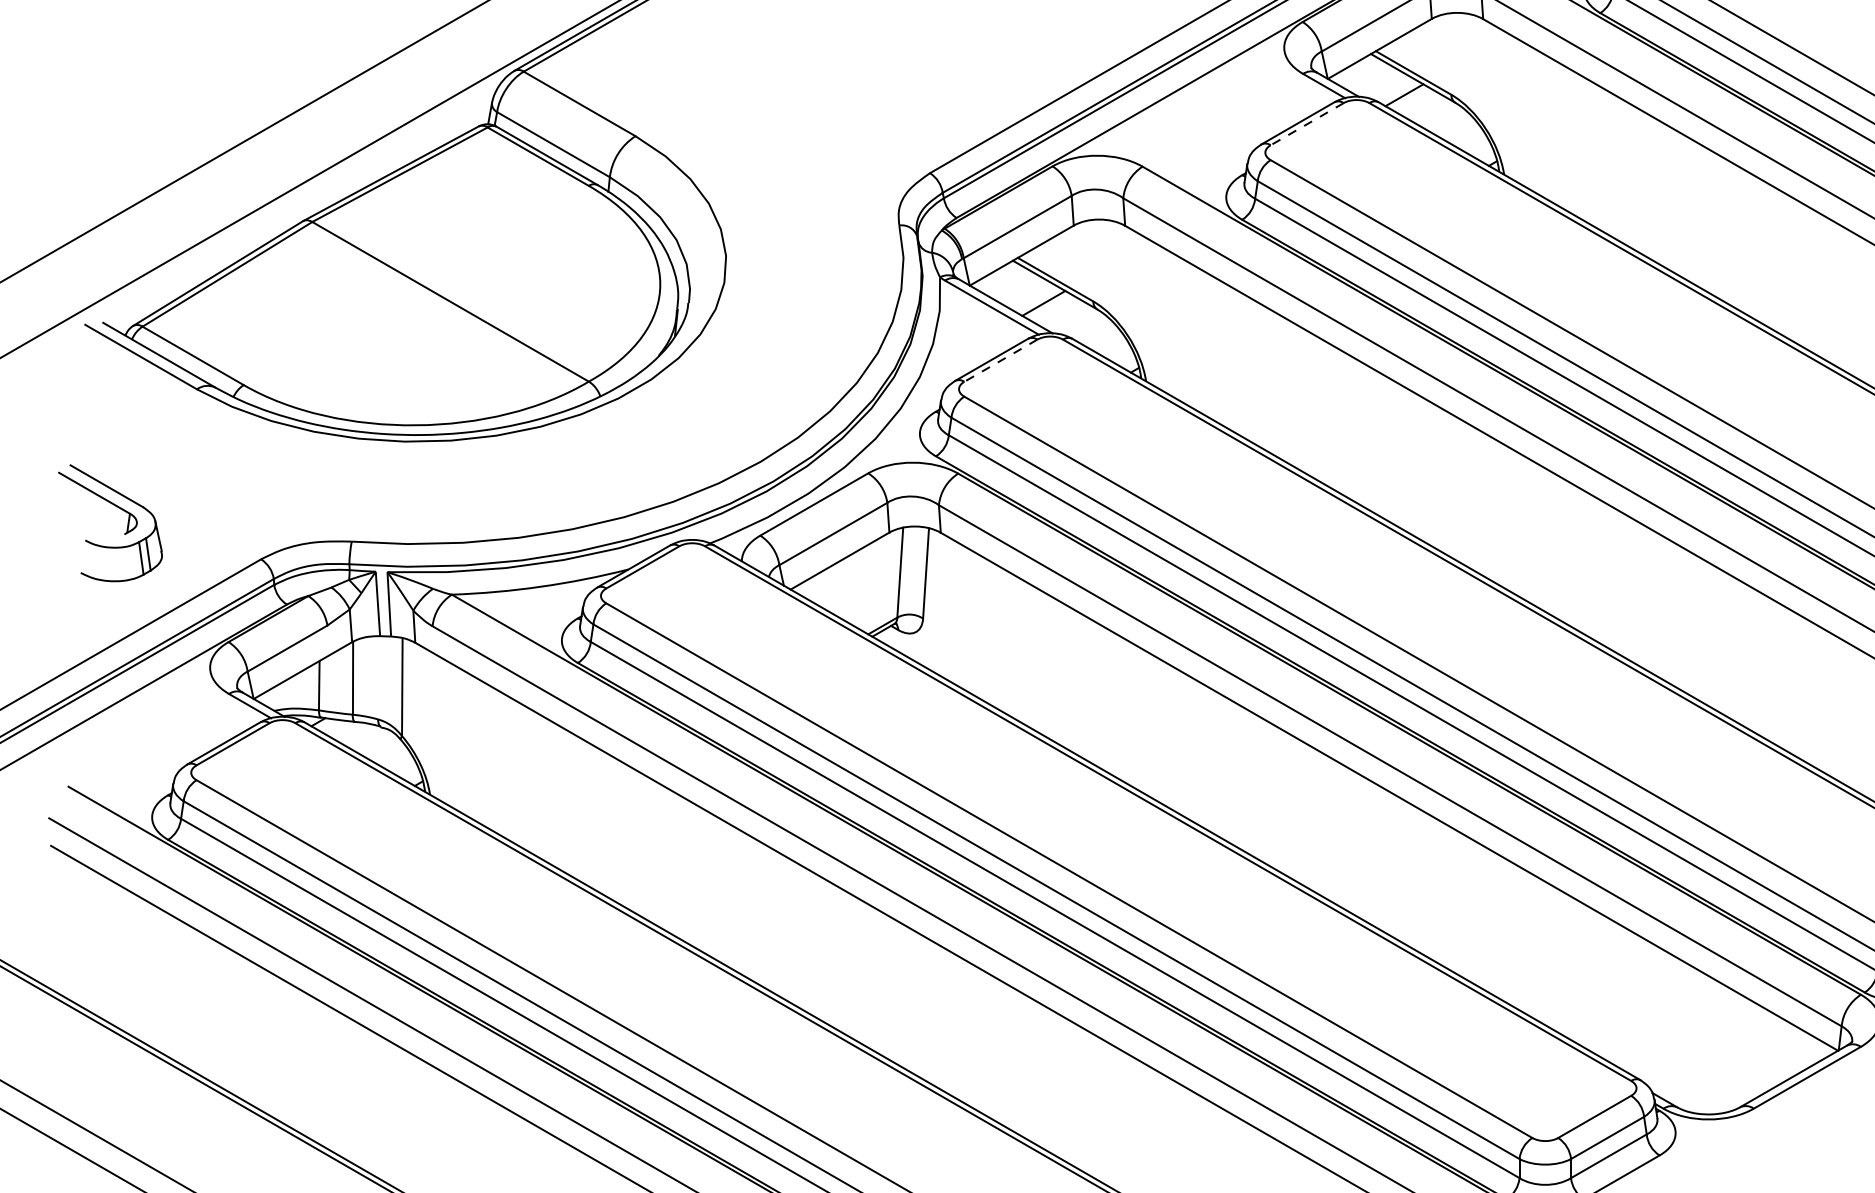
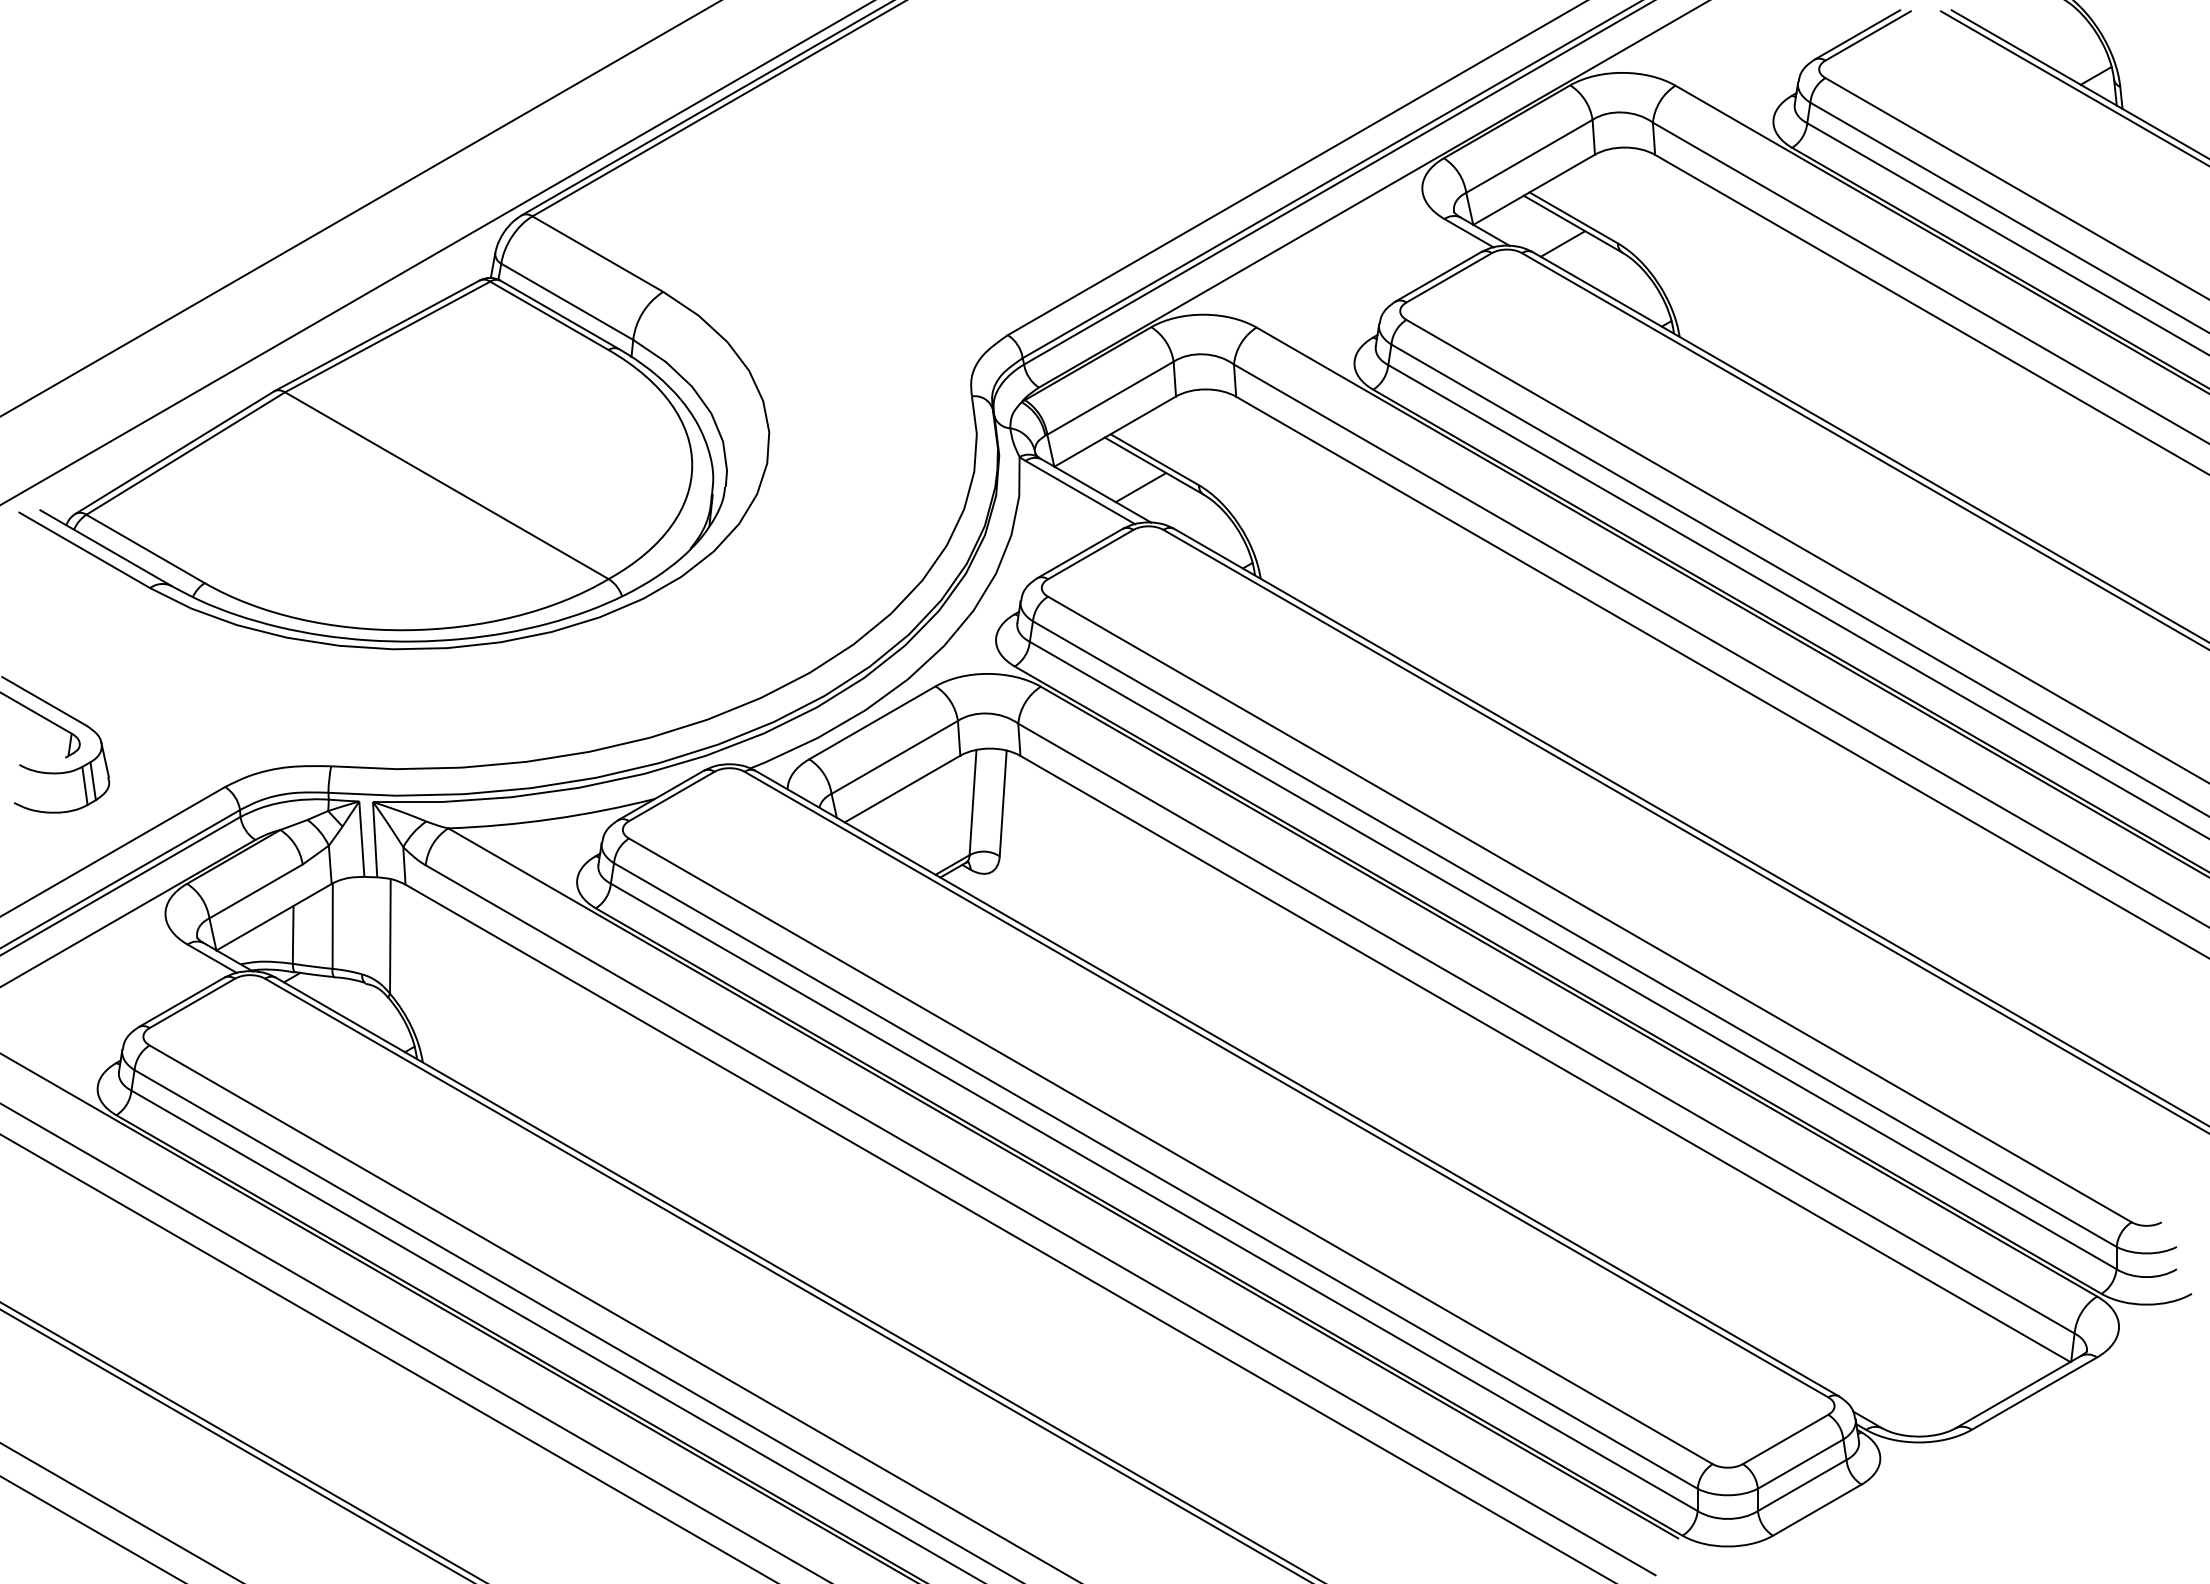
line: (1306, 124) -> (1448, 278), dashed -> solid
line: (1000, 360) -> (1090, 554), dashed -> solid

